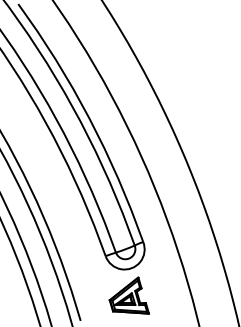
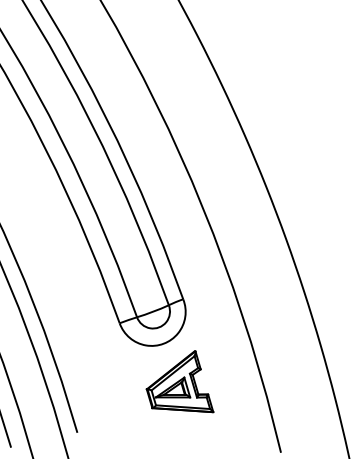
part: (128, 295) -> (178, 381), moved

